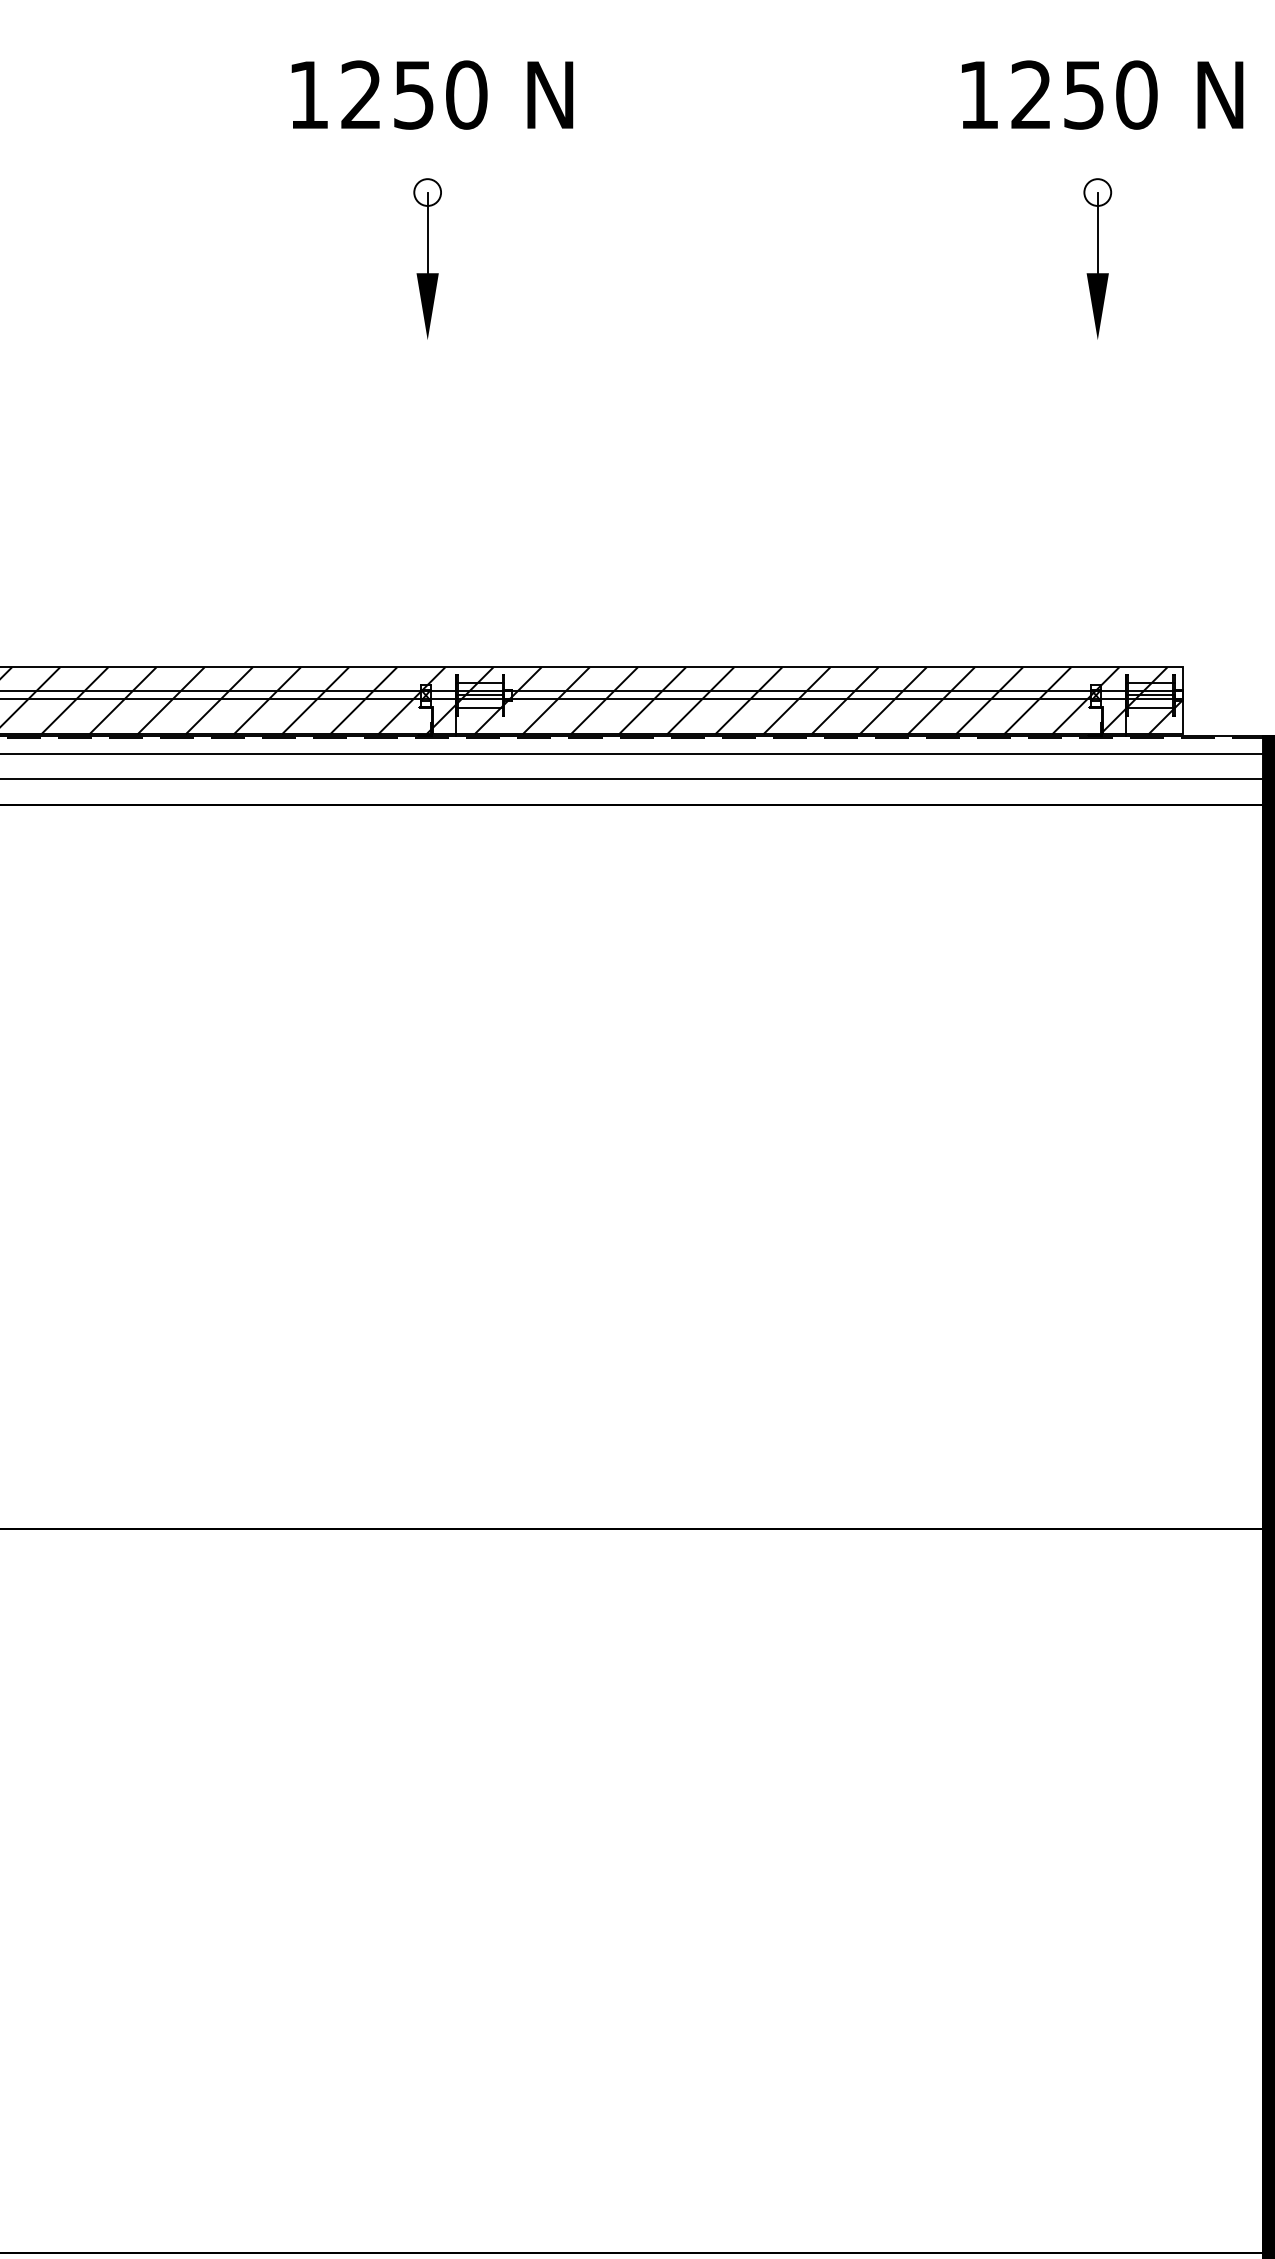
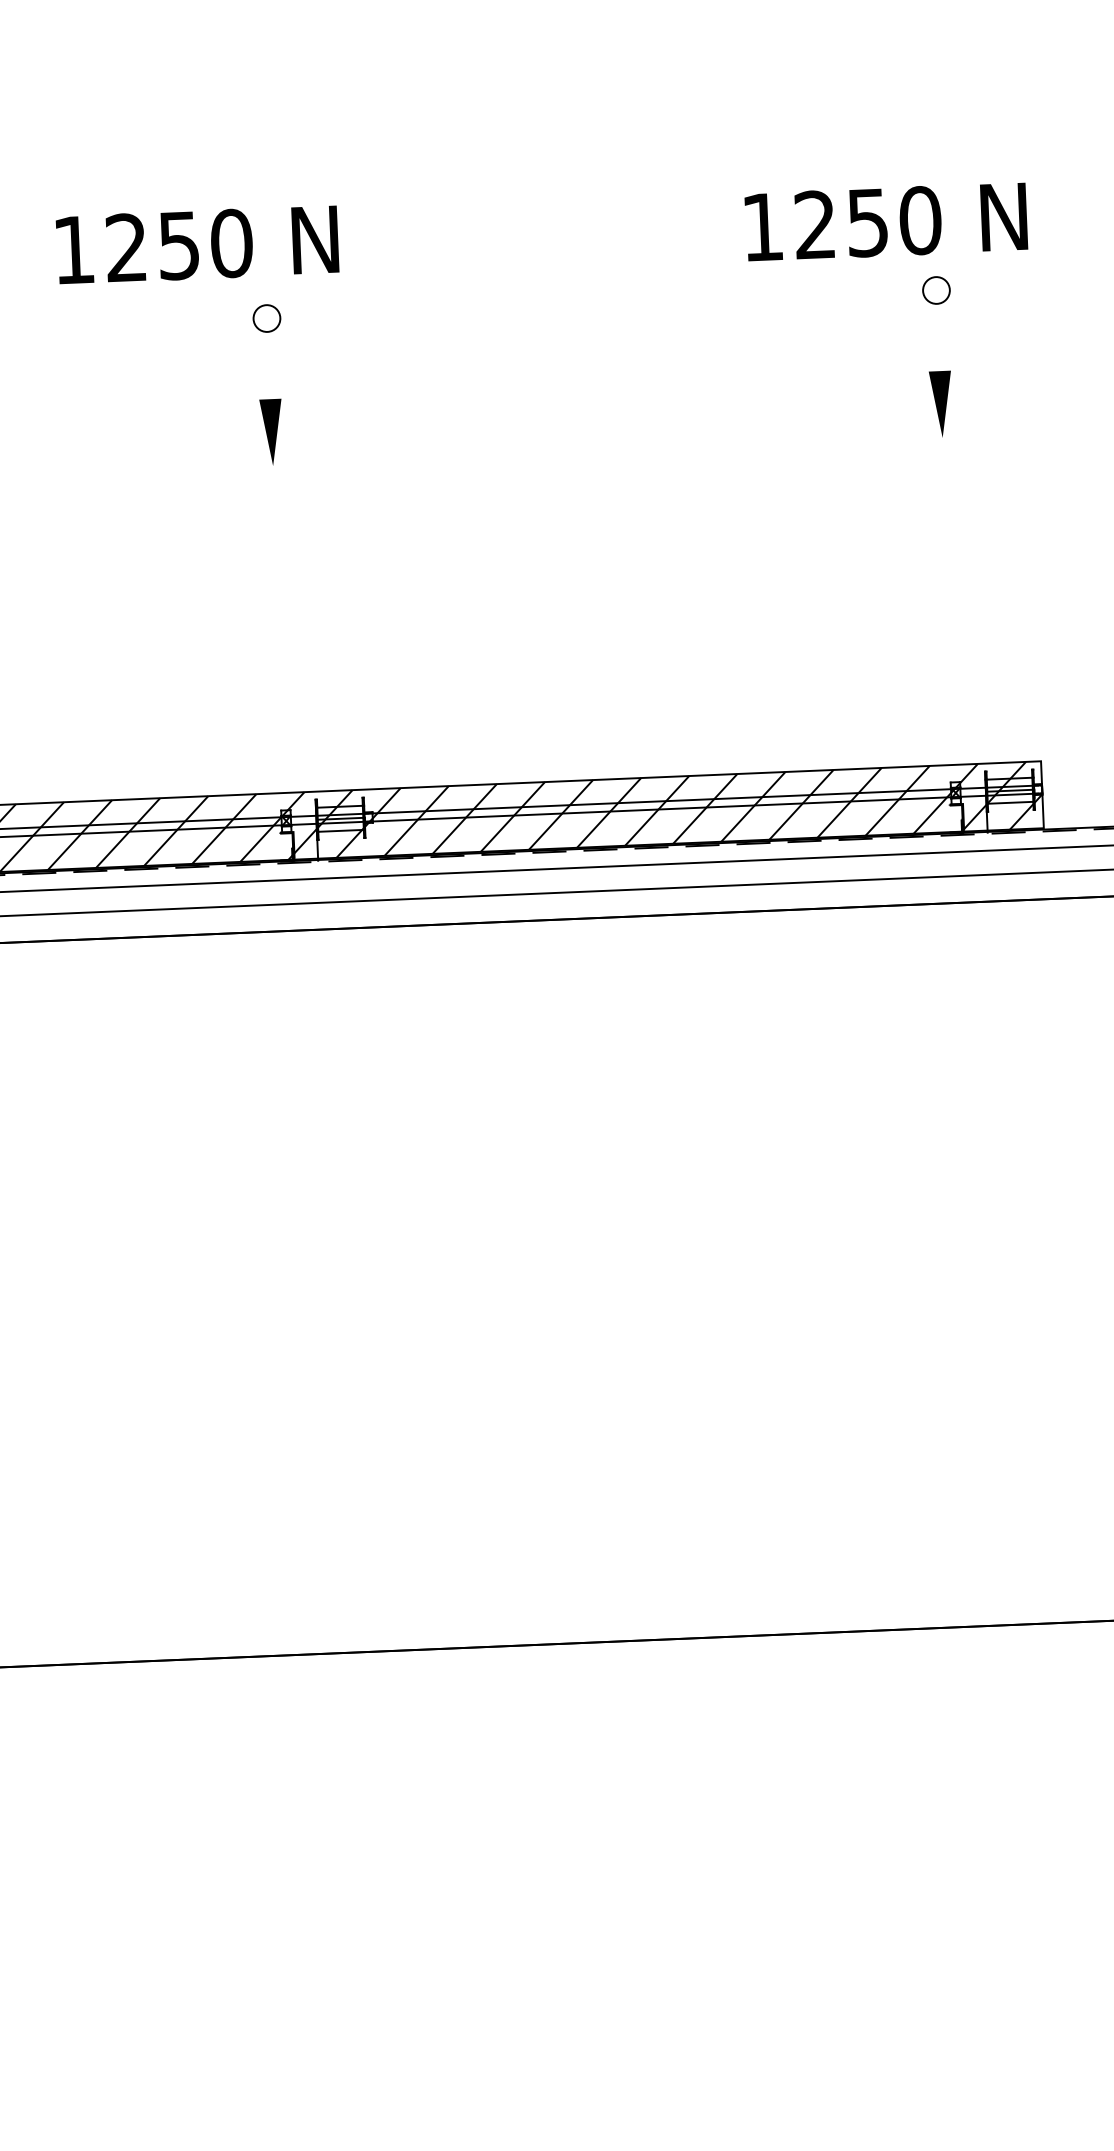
text: (432, 94) -> (197, 244), moved
text: (1102, 94) -> (886, 221), moved
line: (427, 232) -> (268, 358), removed
line: (1097, 232) -> (937, 330), removed

